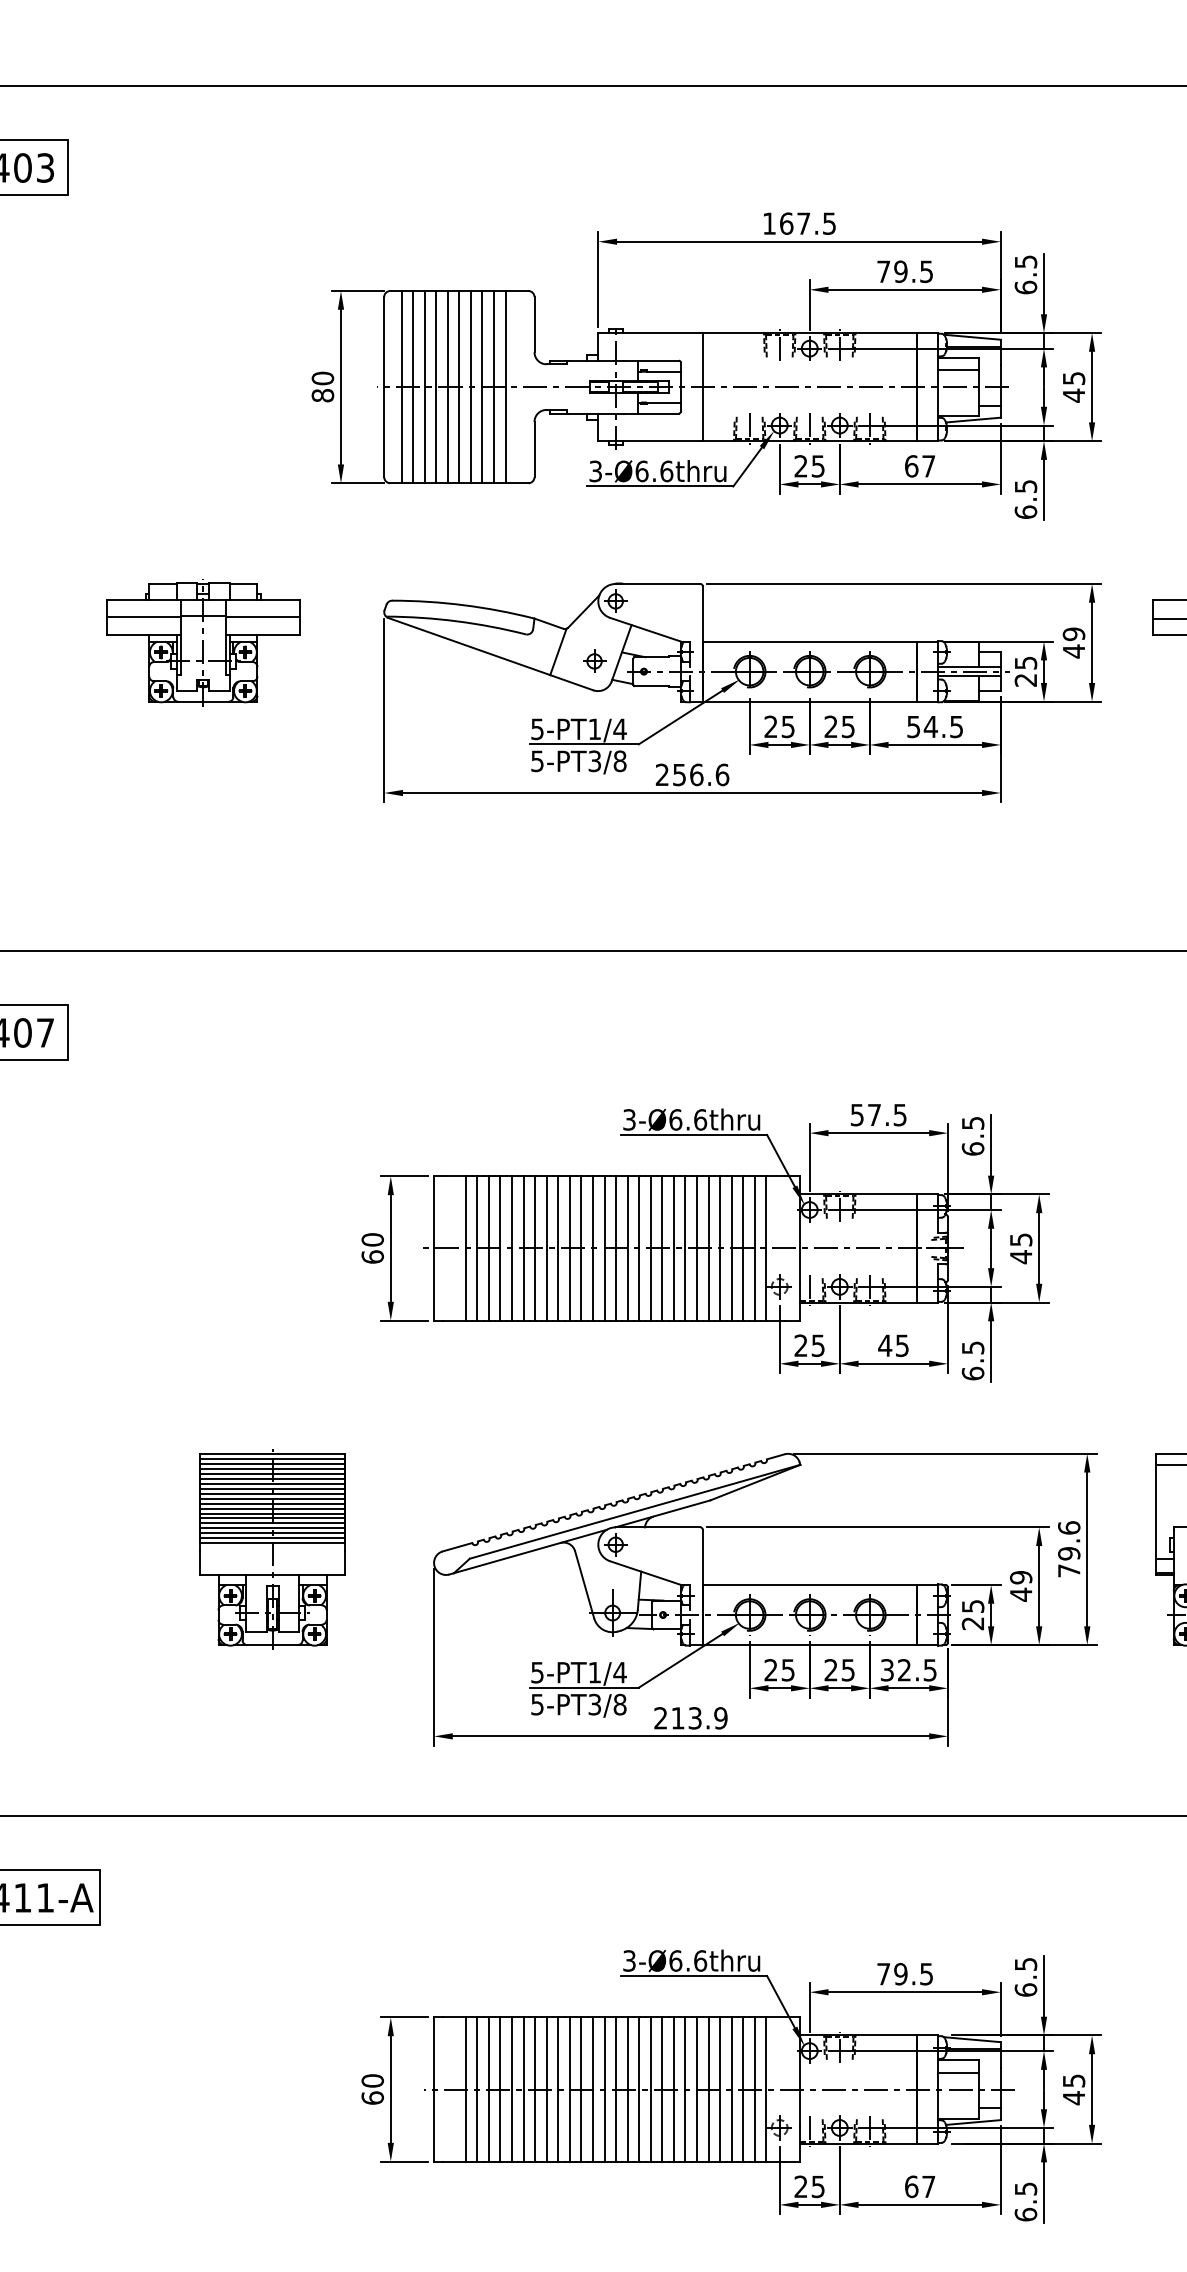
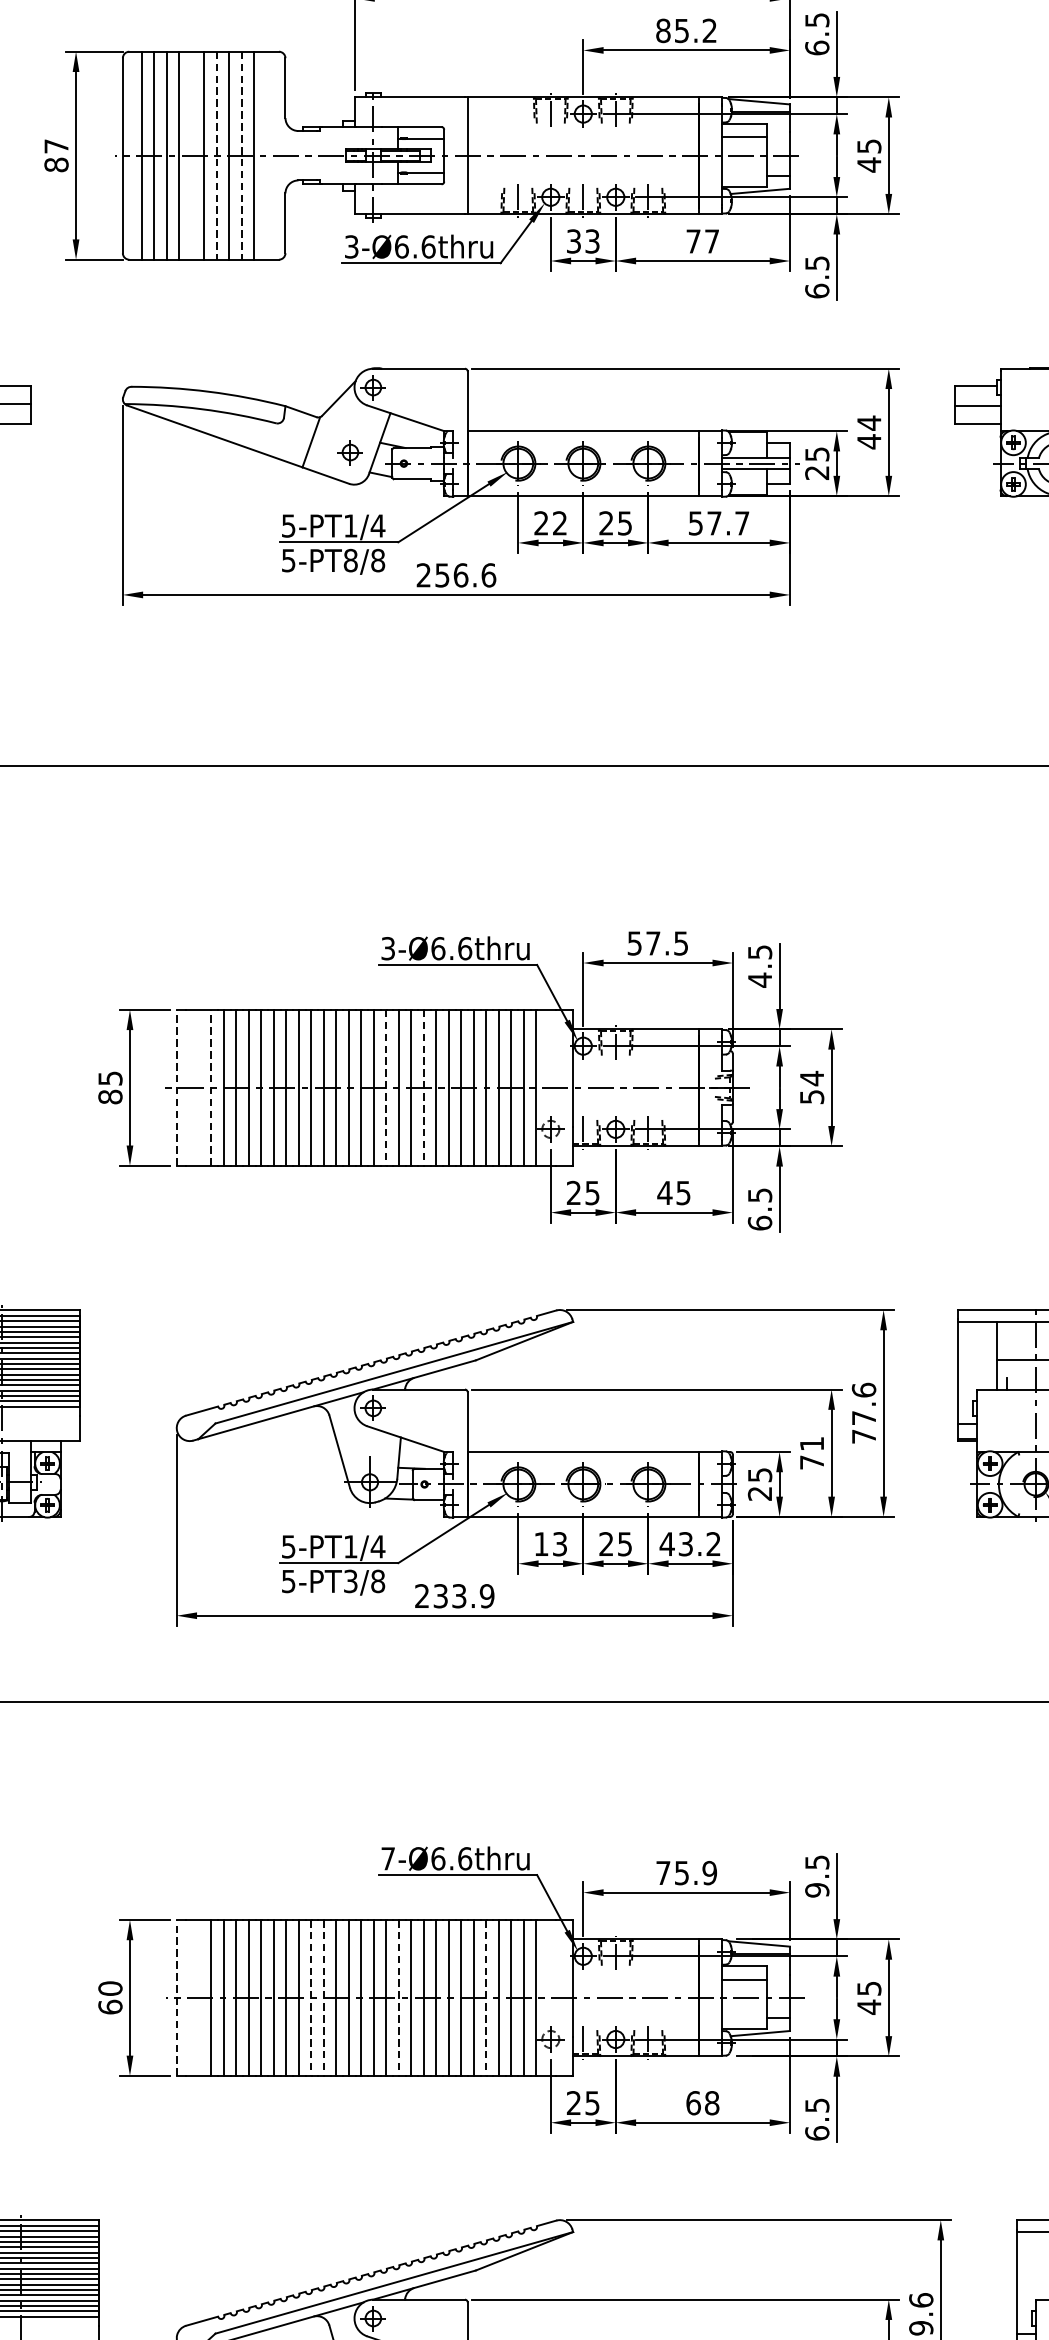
text: (904, 271) -> (685, 30), 79.5 -> 85.2
text: (322, 378) -> (56, 146), 80 -> 87
line: (447, 387) -> (191, 156), removed
line: (470, 387) -> (216, 156), solid -> dashed
line: (494, 387) -> (242, 156), solid -> dashed
text: (809, 466) -> (583, 241), 25 -> 33
text: (911, 466) -> (693, 241), 67 -> 77
text: (1073, 634) -> (868, 423), 49 -> 44
text: (787, 726) -> (559, 522), 25 -> 22
text: (942, 727) -> (726, 524), 54.5 -> 57.7
text: (594, 761) -> (350, 560), 5-PT3/8 -> 5-PT8/8
text: (972, 1149) -> (759, 980), 6.5 -> 4.5
line: (434, 1247) -> (177, 1086), solid -> dashed
line: (465, 1247) -> (210, 1086), solid -> dashed
text: (372, 1248) -> (110, 1087), 60 -> 85
line: (627, 1248) -> (386, 1087), solid -> dashed
line: (662, 1248) -> (423, 1087), solid -> dashed
text: (1021, 1248) -> (812, 1087), 45 -> 54
text: (1069, 1553) -> (864, 1417), 79.6 -> 77.6
text: (1021, 1586) -> (812, 1453), 49 -> 71
text: (779, 1670) -> (550, 1544), 25 -> 13
text: (908, 1670) -> (690, 1544), 32.5 -> 43.2
text: (677, 1718) -> (440, 1596), 213.9 -> 233.9
text: (629, 1960) -> (388, 1858), 3-Ø6.6thru -> 7-Ø6.6thru
text: (913, 1974) -> (695, 1873), 79.5 -> 75.9
text: (1025, 1989) -> (816, 1889), 6.5 -> 9.5
line: (434, 2089) -> (177, 1997), solid -> dashed
line: (558, 2090) -> (311, 1998), solid -> dashed
line: (569, 2090) -> (323, 1998), solid -> dashed
line: (639, 2090) -> (399, 1998), solid -> dashed
line: (720, 2090) -> (486, 1998), solid -> dashed
text: (928, 2186) -> (711, 2102), 67 -> 68

